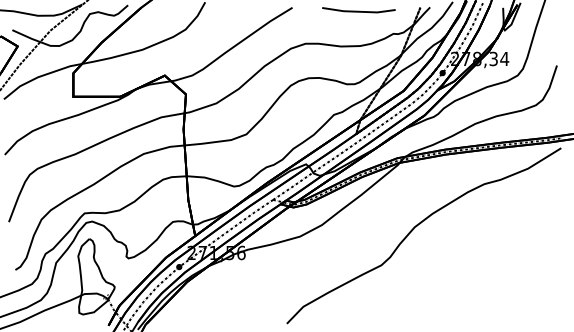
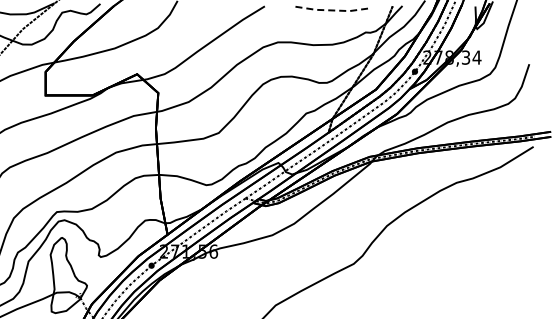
line: (358, 11) -> (330, 10), solid -> dashed

